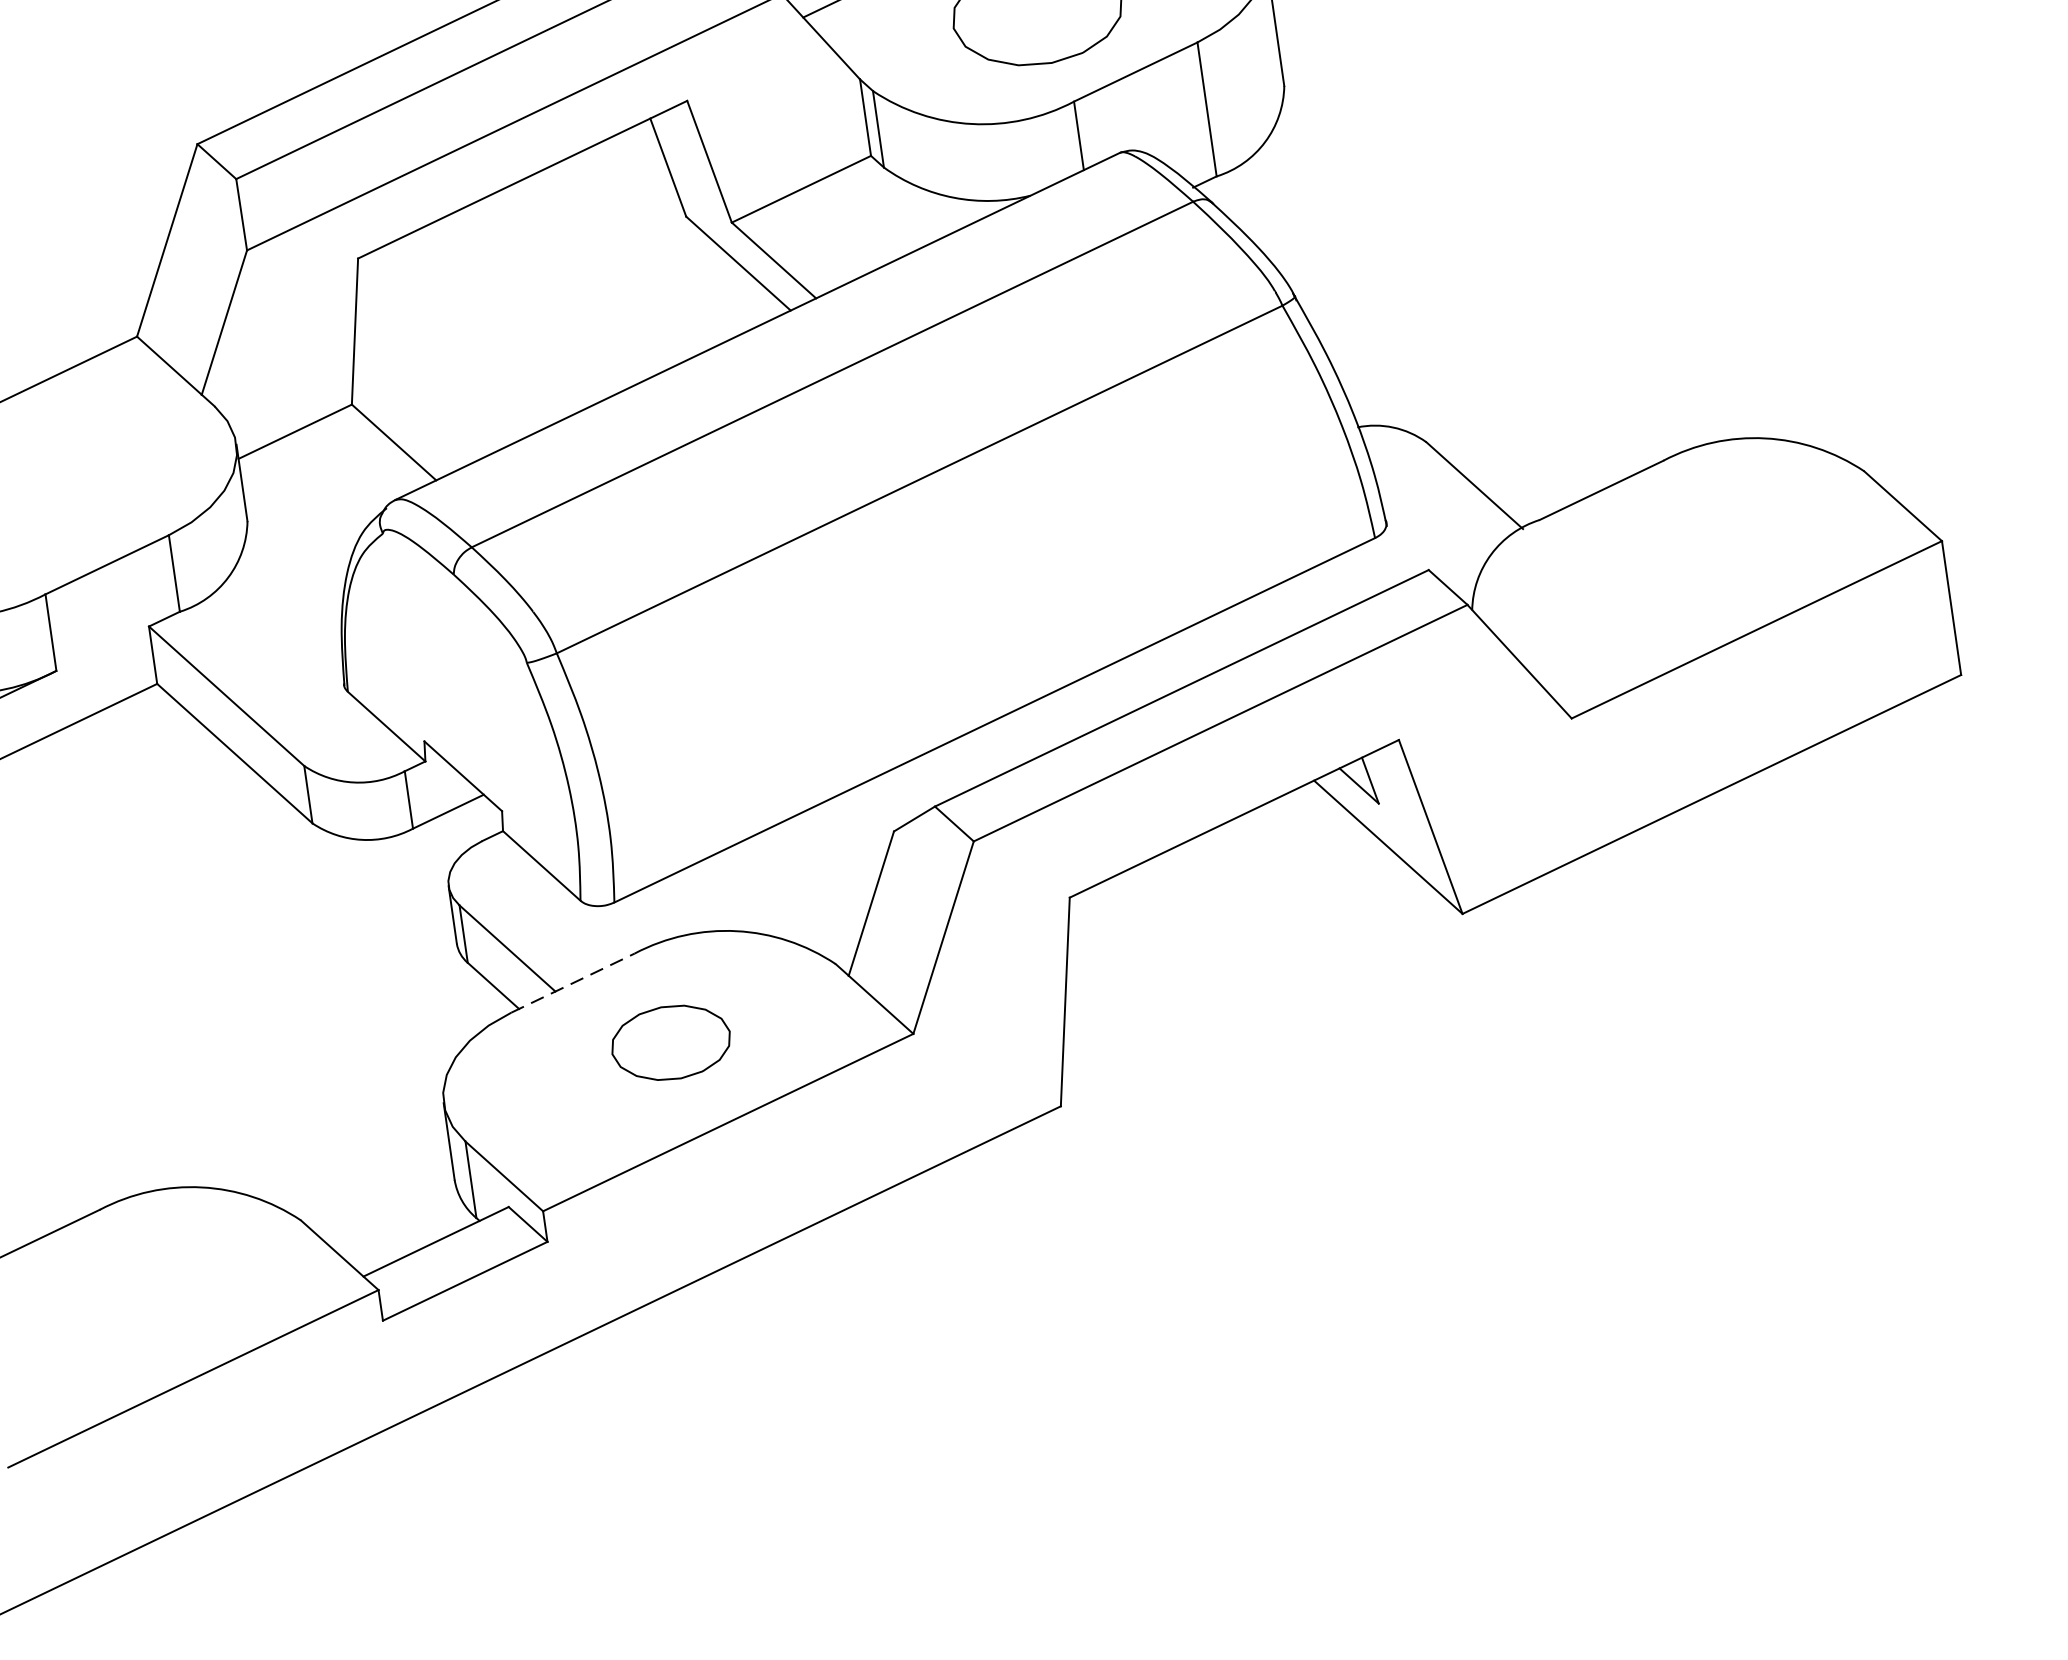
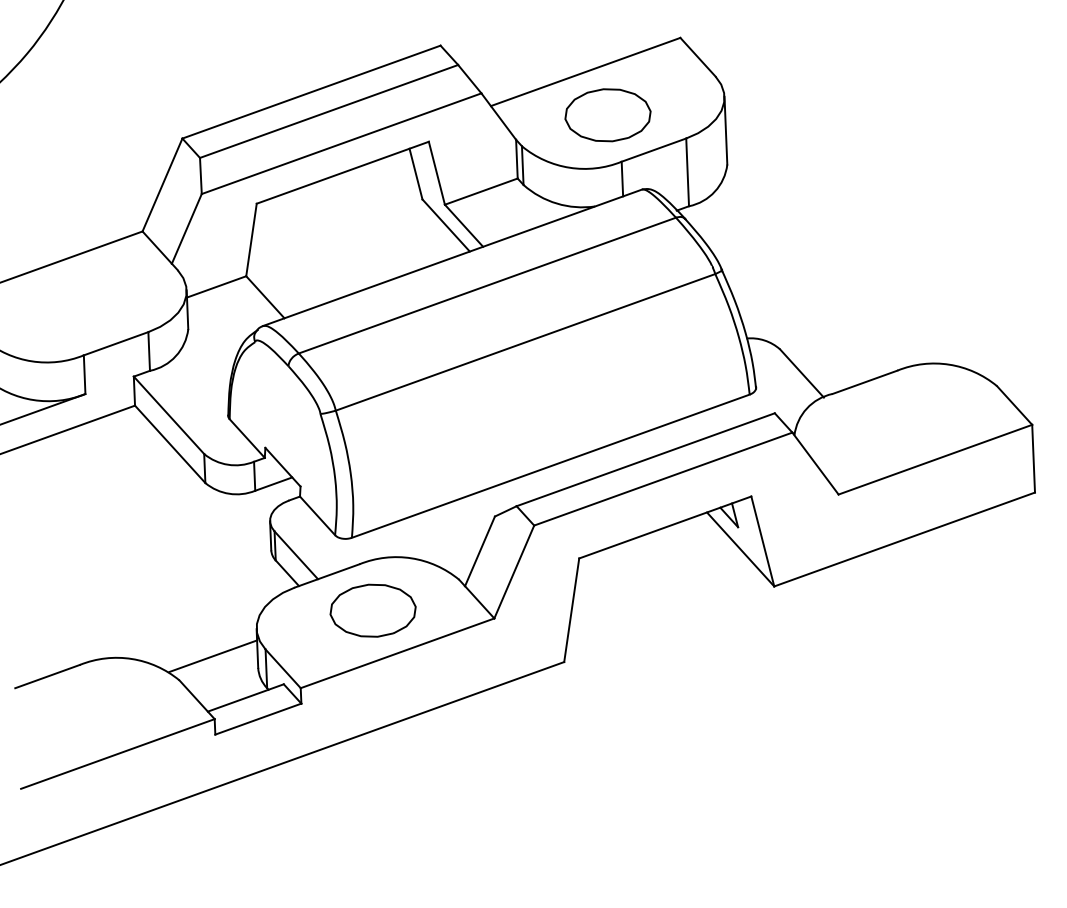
line: (573, 982) -> (327, 575), dashed -> solid
part: (669, 1042) -> (372, 610), size x1.43
line: (363, 1164) -> (213, 655), added

